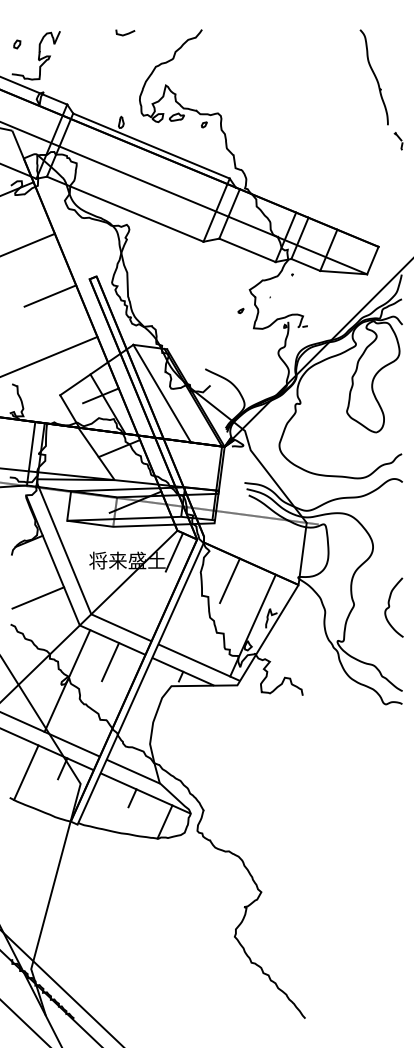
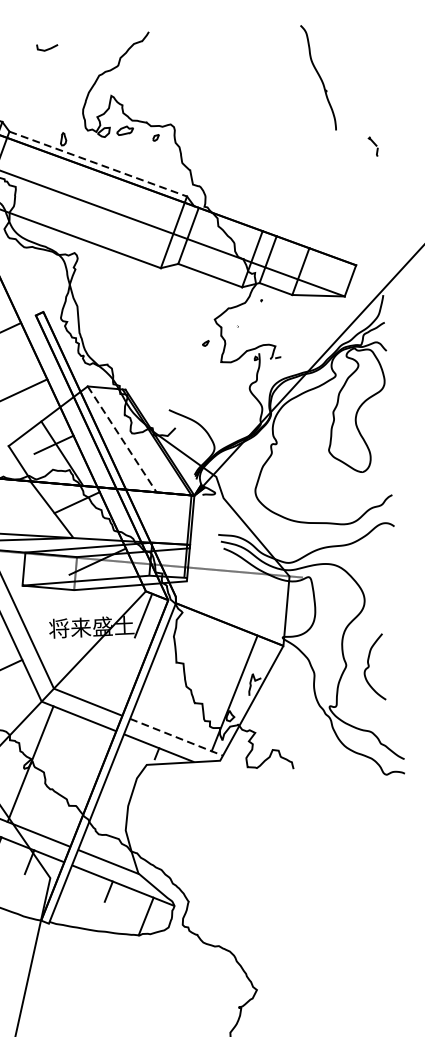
curve: (125, 33) -> (47, 48), moved
part: (373, 77) -> (317, 77), moved
line: (151, 146) -> (98, 164), solid -> dashed
line: (162, 393) -> (122, 439), solid -> dashed
line: (229, 580) -> (206, 644), removed
curve: (390, 606) -> (370, 666), moved
line: (110, 662) -> (77, 741), removed
line: (199, 662) -> (176, 737), solid -> dashed

